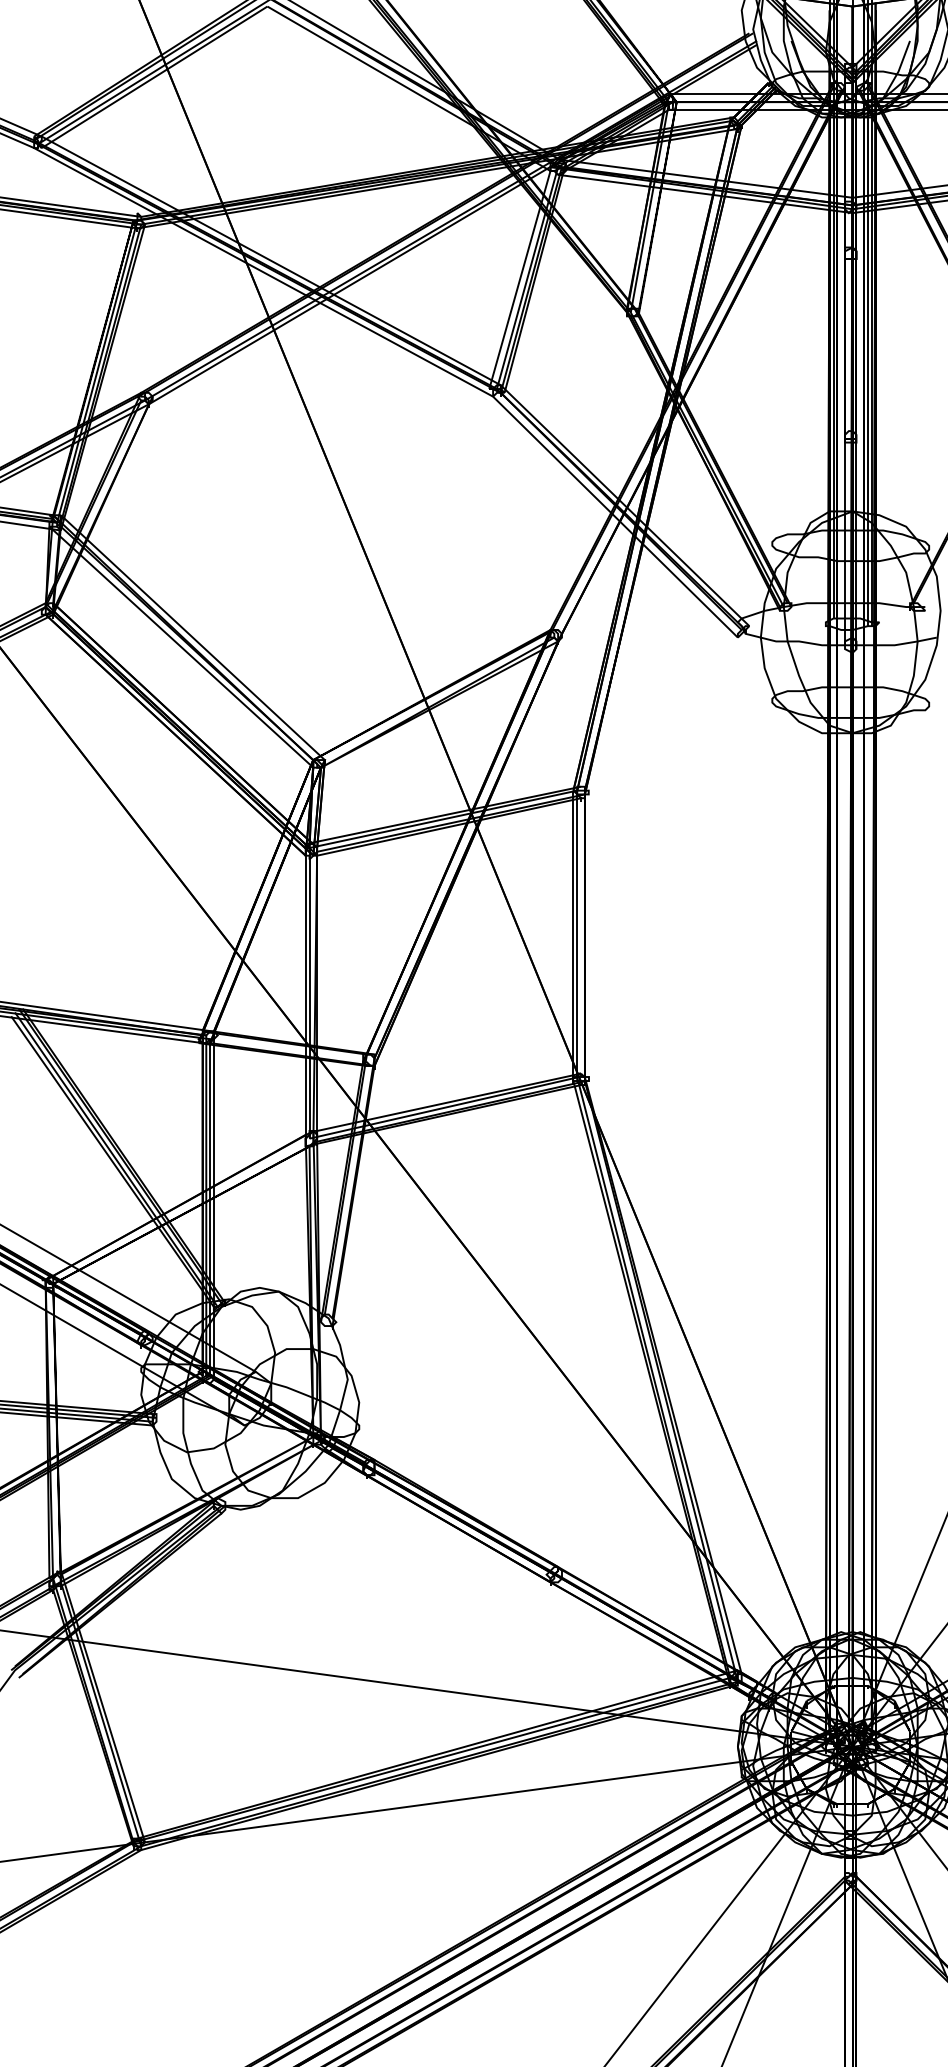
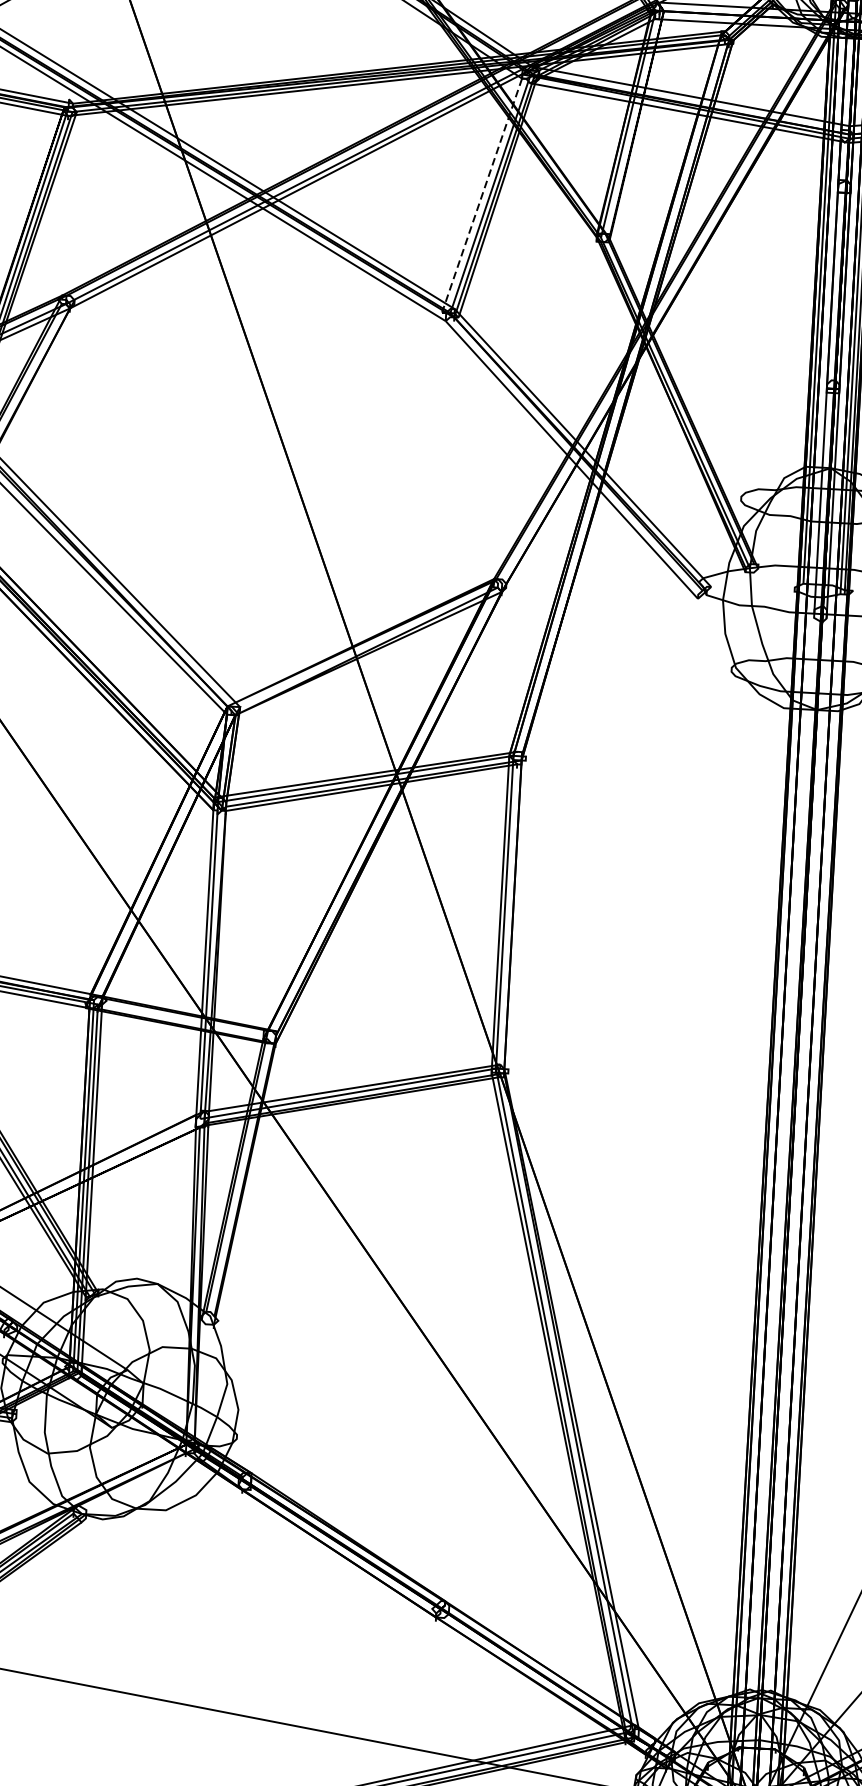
line: (519, 280) -> (481, 196), solid -> dashed

